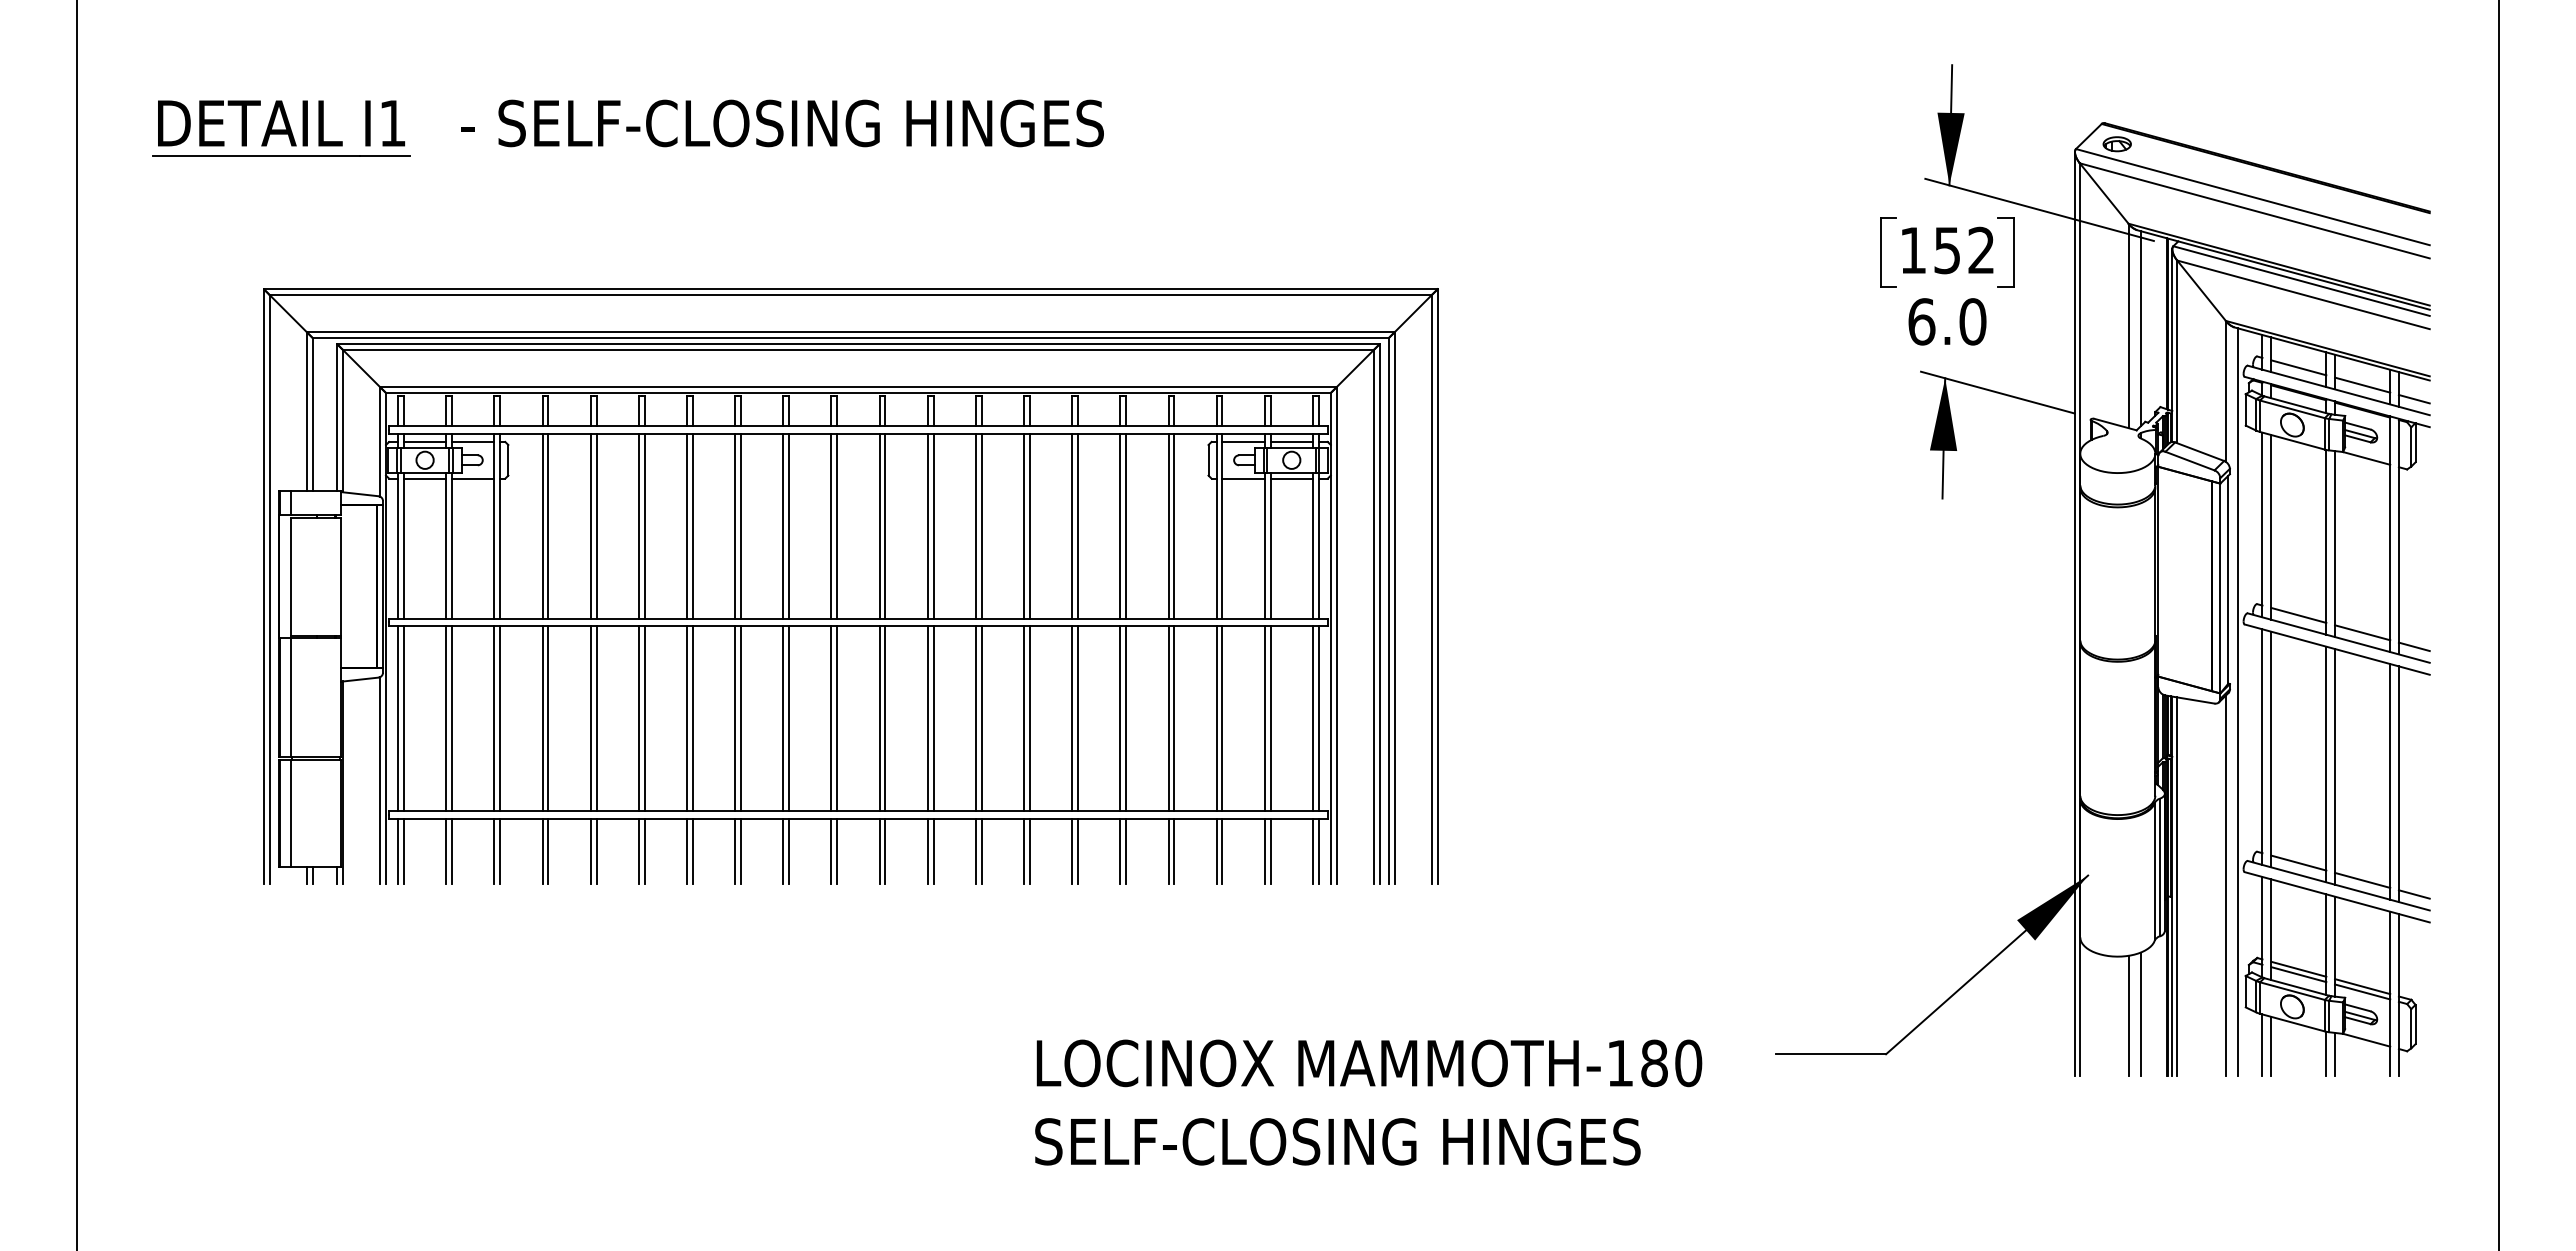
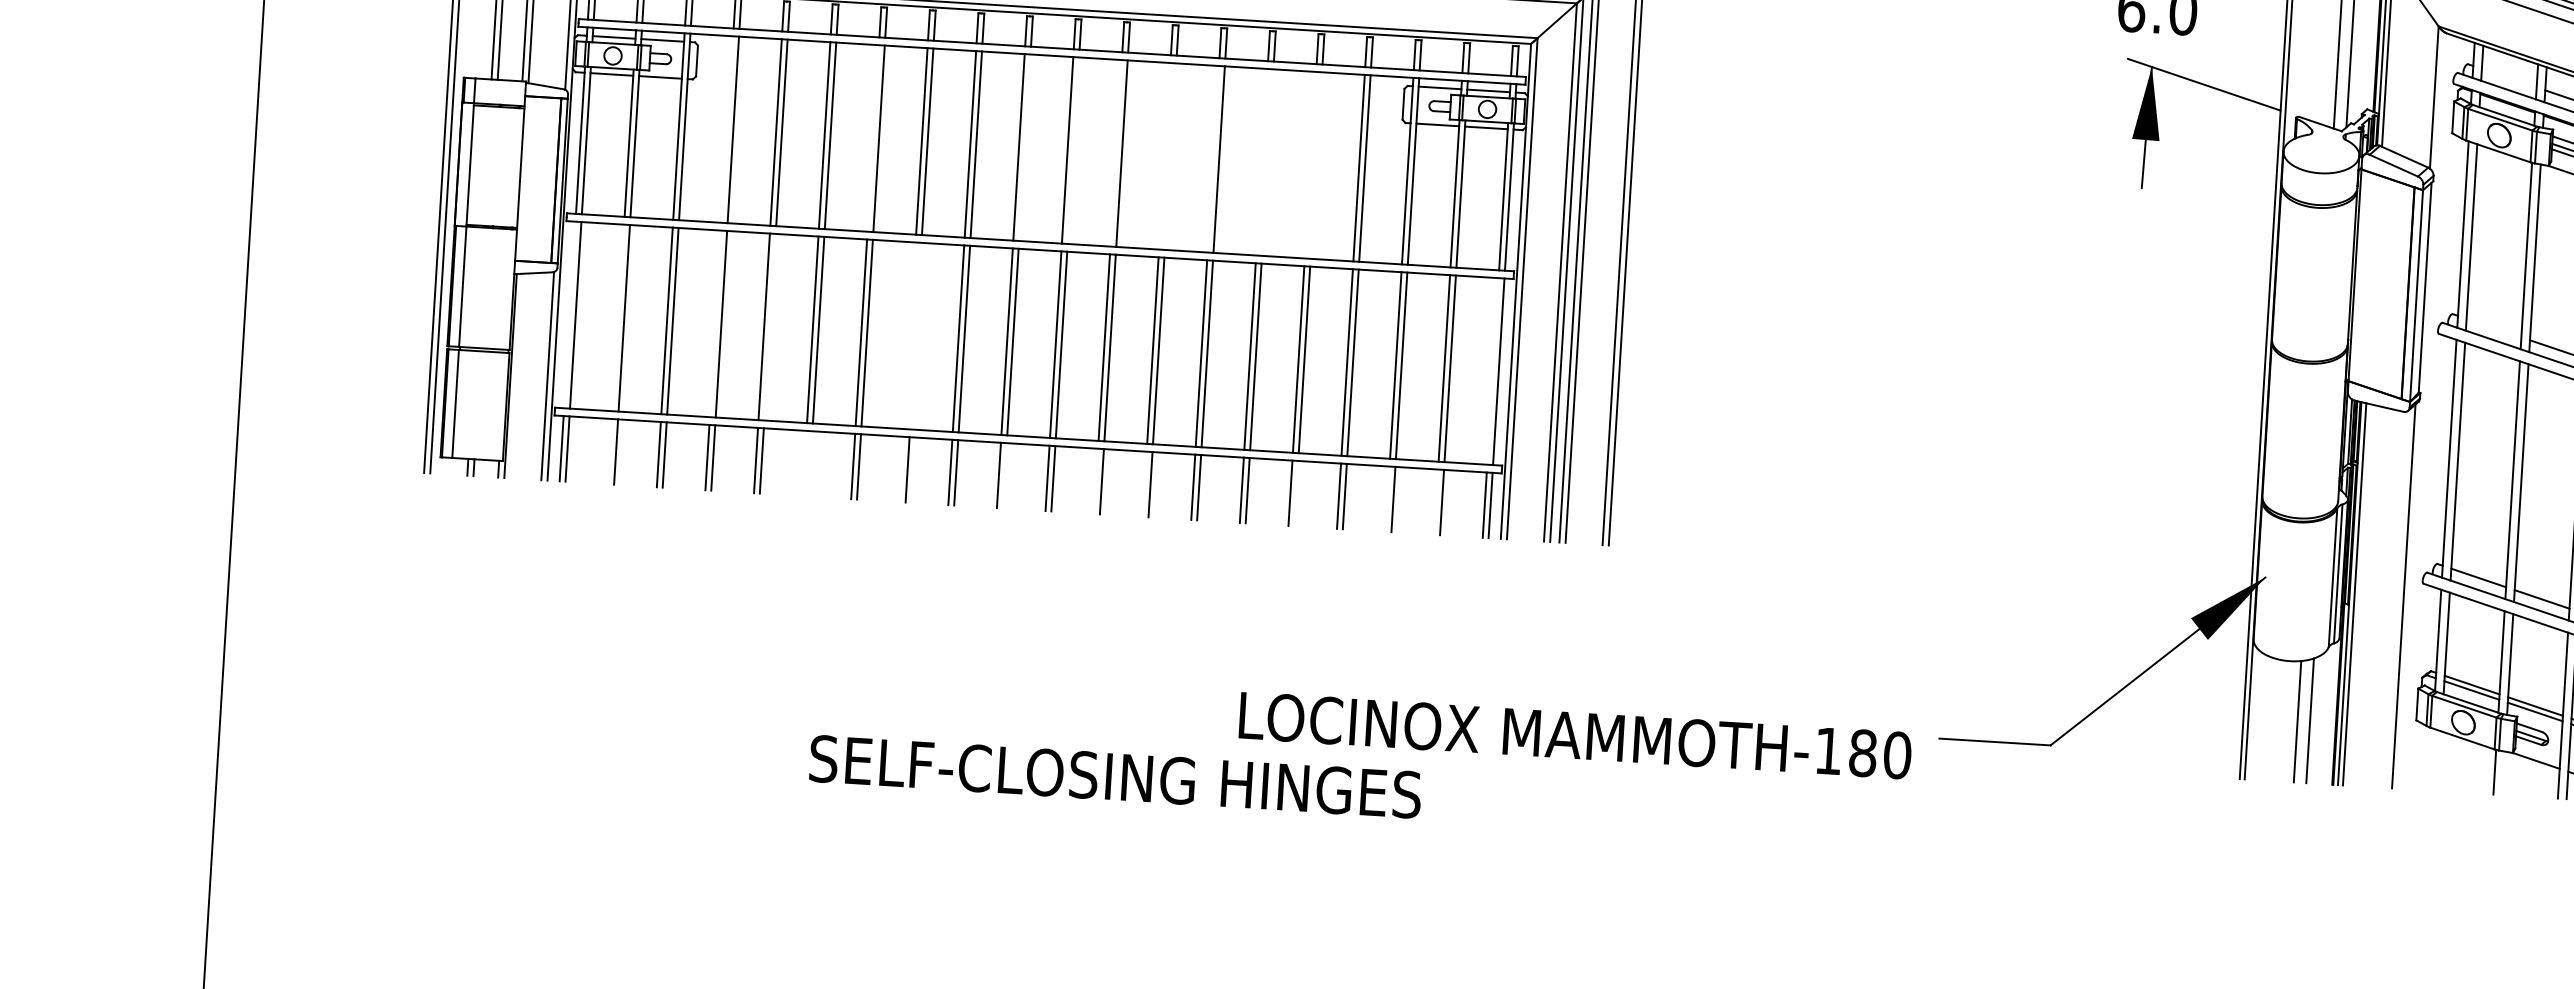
line: (2298, 367) -> (2509, 77), removed
line: (542, 525) -> (727, 128), removed
line: (687, 525) -> (873, 137), removed
line: (837, 525) -> (1025, 147), removed
line: (885, 525) -> (1073, 150), removed
line: (927, 525) -> (1115, 152), removed
line: (975, 525) -> (1164, 155), removed
line: (981, 525) -> (1170, 156), removed
line: (1024, 525) -> (1213, 158), removed
line: (1072, 525) -> (1262, 161), removed
line: (1077, 525) -> (1267, 161), removed
line: (1120, 525) -> (1310, 164), removed
line: (1126, 525) -> (1316, 165), removed
line: (2298, 614) -> (2493, 327), removed
line: (2238, 702) -> (2427, 412), removed
line: (398, 718) -> (570, 314), removed
line: (446, 718) -> (618, 317), removed
line: (542, 718) -> (715, 323), removed
line: (596, 718) -> (770, 327), removed
line: (735, 718) -> (910, 335), removed
line: (740, 718) -> (915, 335), removed
line: (1312, 718) -> (1492, 371), removed
line: (446, 850) -> (610, 450), removed
line: (638, 850) -> (804, 462), removed
line: (644, 850) -> (810, 463), removed
line: (735, 850) -> (902, 468), removed
line: (837, 850) -> (1005, 475), removed
line: (927, 850) -> (1095, 480), removed
line: (975, 850) -> (1144, 483), removed
line: (1126, 850) -> (1296, 492), removed
line: (1216, 850) -> (1387, 498), removed
line: (1264, 850) -> (1435, 501), removed
line: (2262, 1045) -> (2430, 759), removed
line: (2271, 1046) -> (2439, 761), removed
line: (2335, 1054) -> (2503, 773), removed
text: (1369, 1063) -> (1575, 735), moved
text: (1337, 1141) -> (1115, 776), moved

